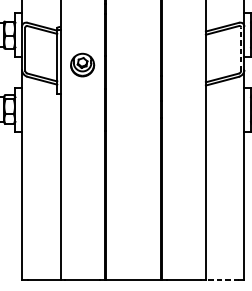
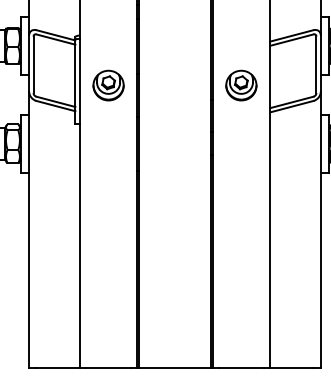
line: (241, 49) -> (316, 64), dashed -> solid
part: (183, 65) -> (241, 85), added
line: (222, 280) -> (291, 367), dashed -> solid

